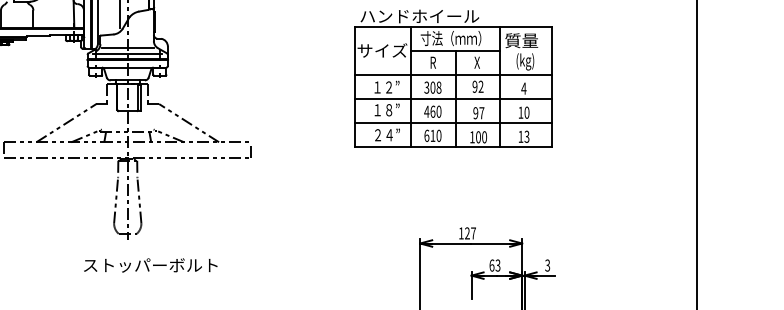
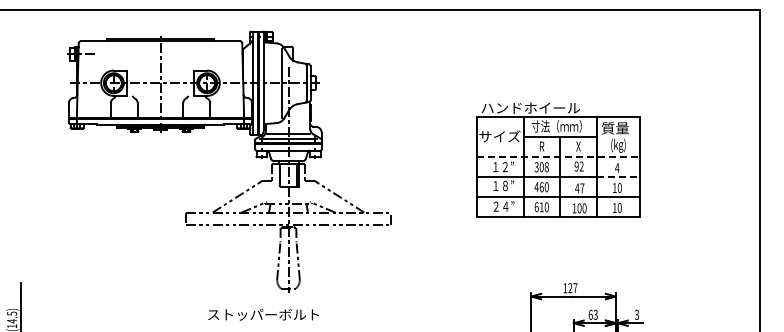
line: (453, 74) -> (558, 156), solid -> dashed
line: (525, 98) -> (618, 176), solid -> dashed
text: (476, 113) -> (577, 188), 97 -> 47
text: (526, 136) -> (619, 207), 13 -> 10
text: (150, 265) -> (263, 314), moved

